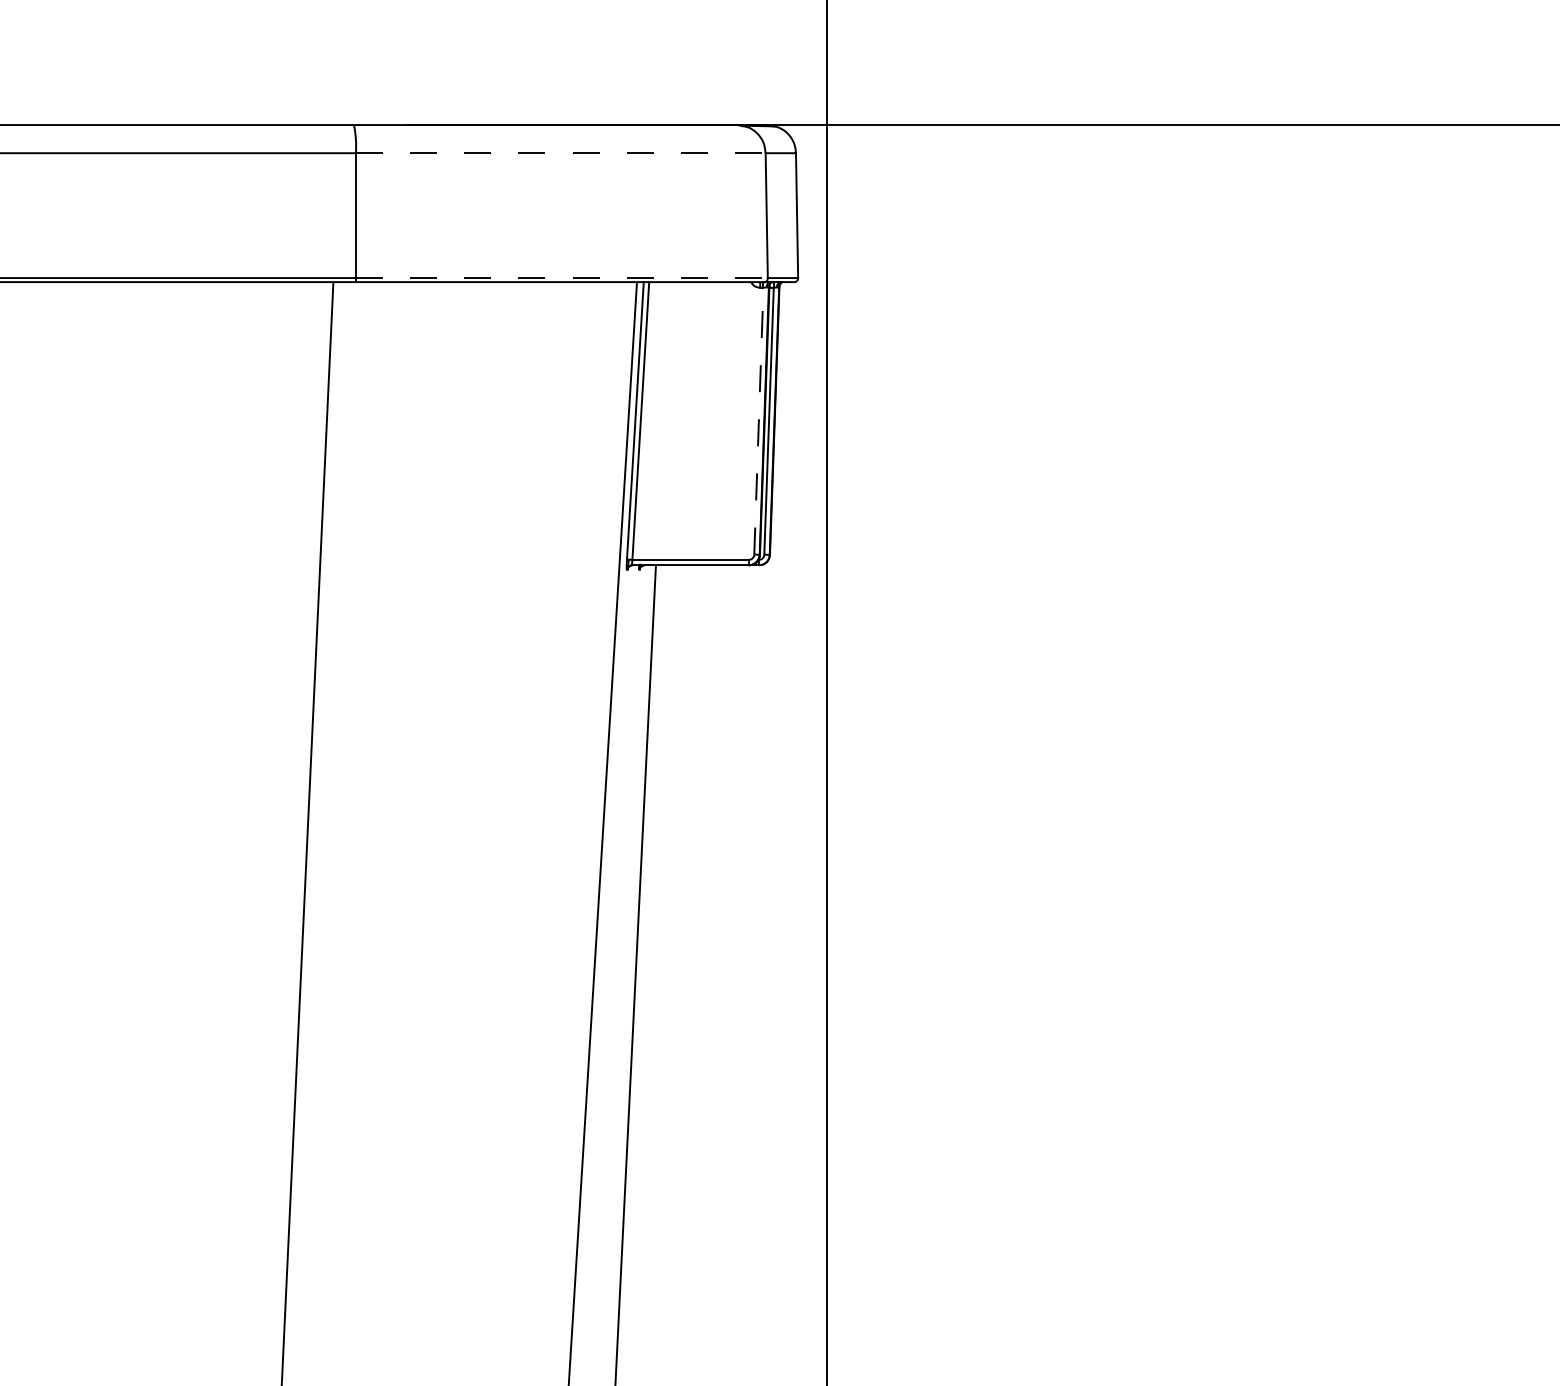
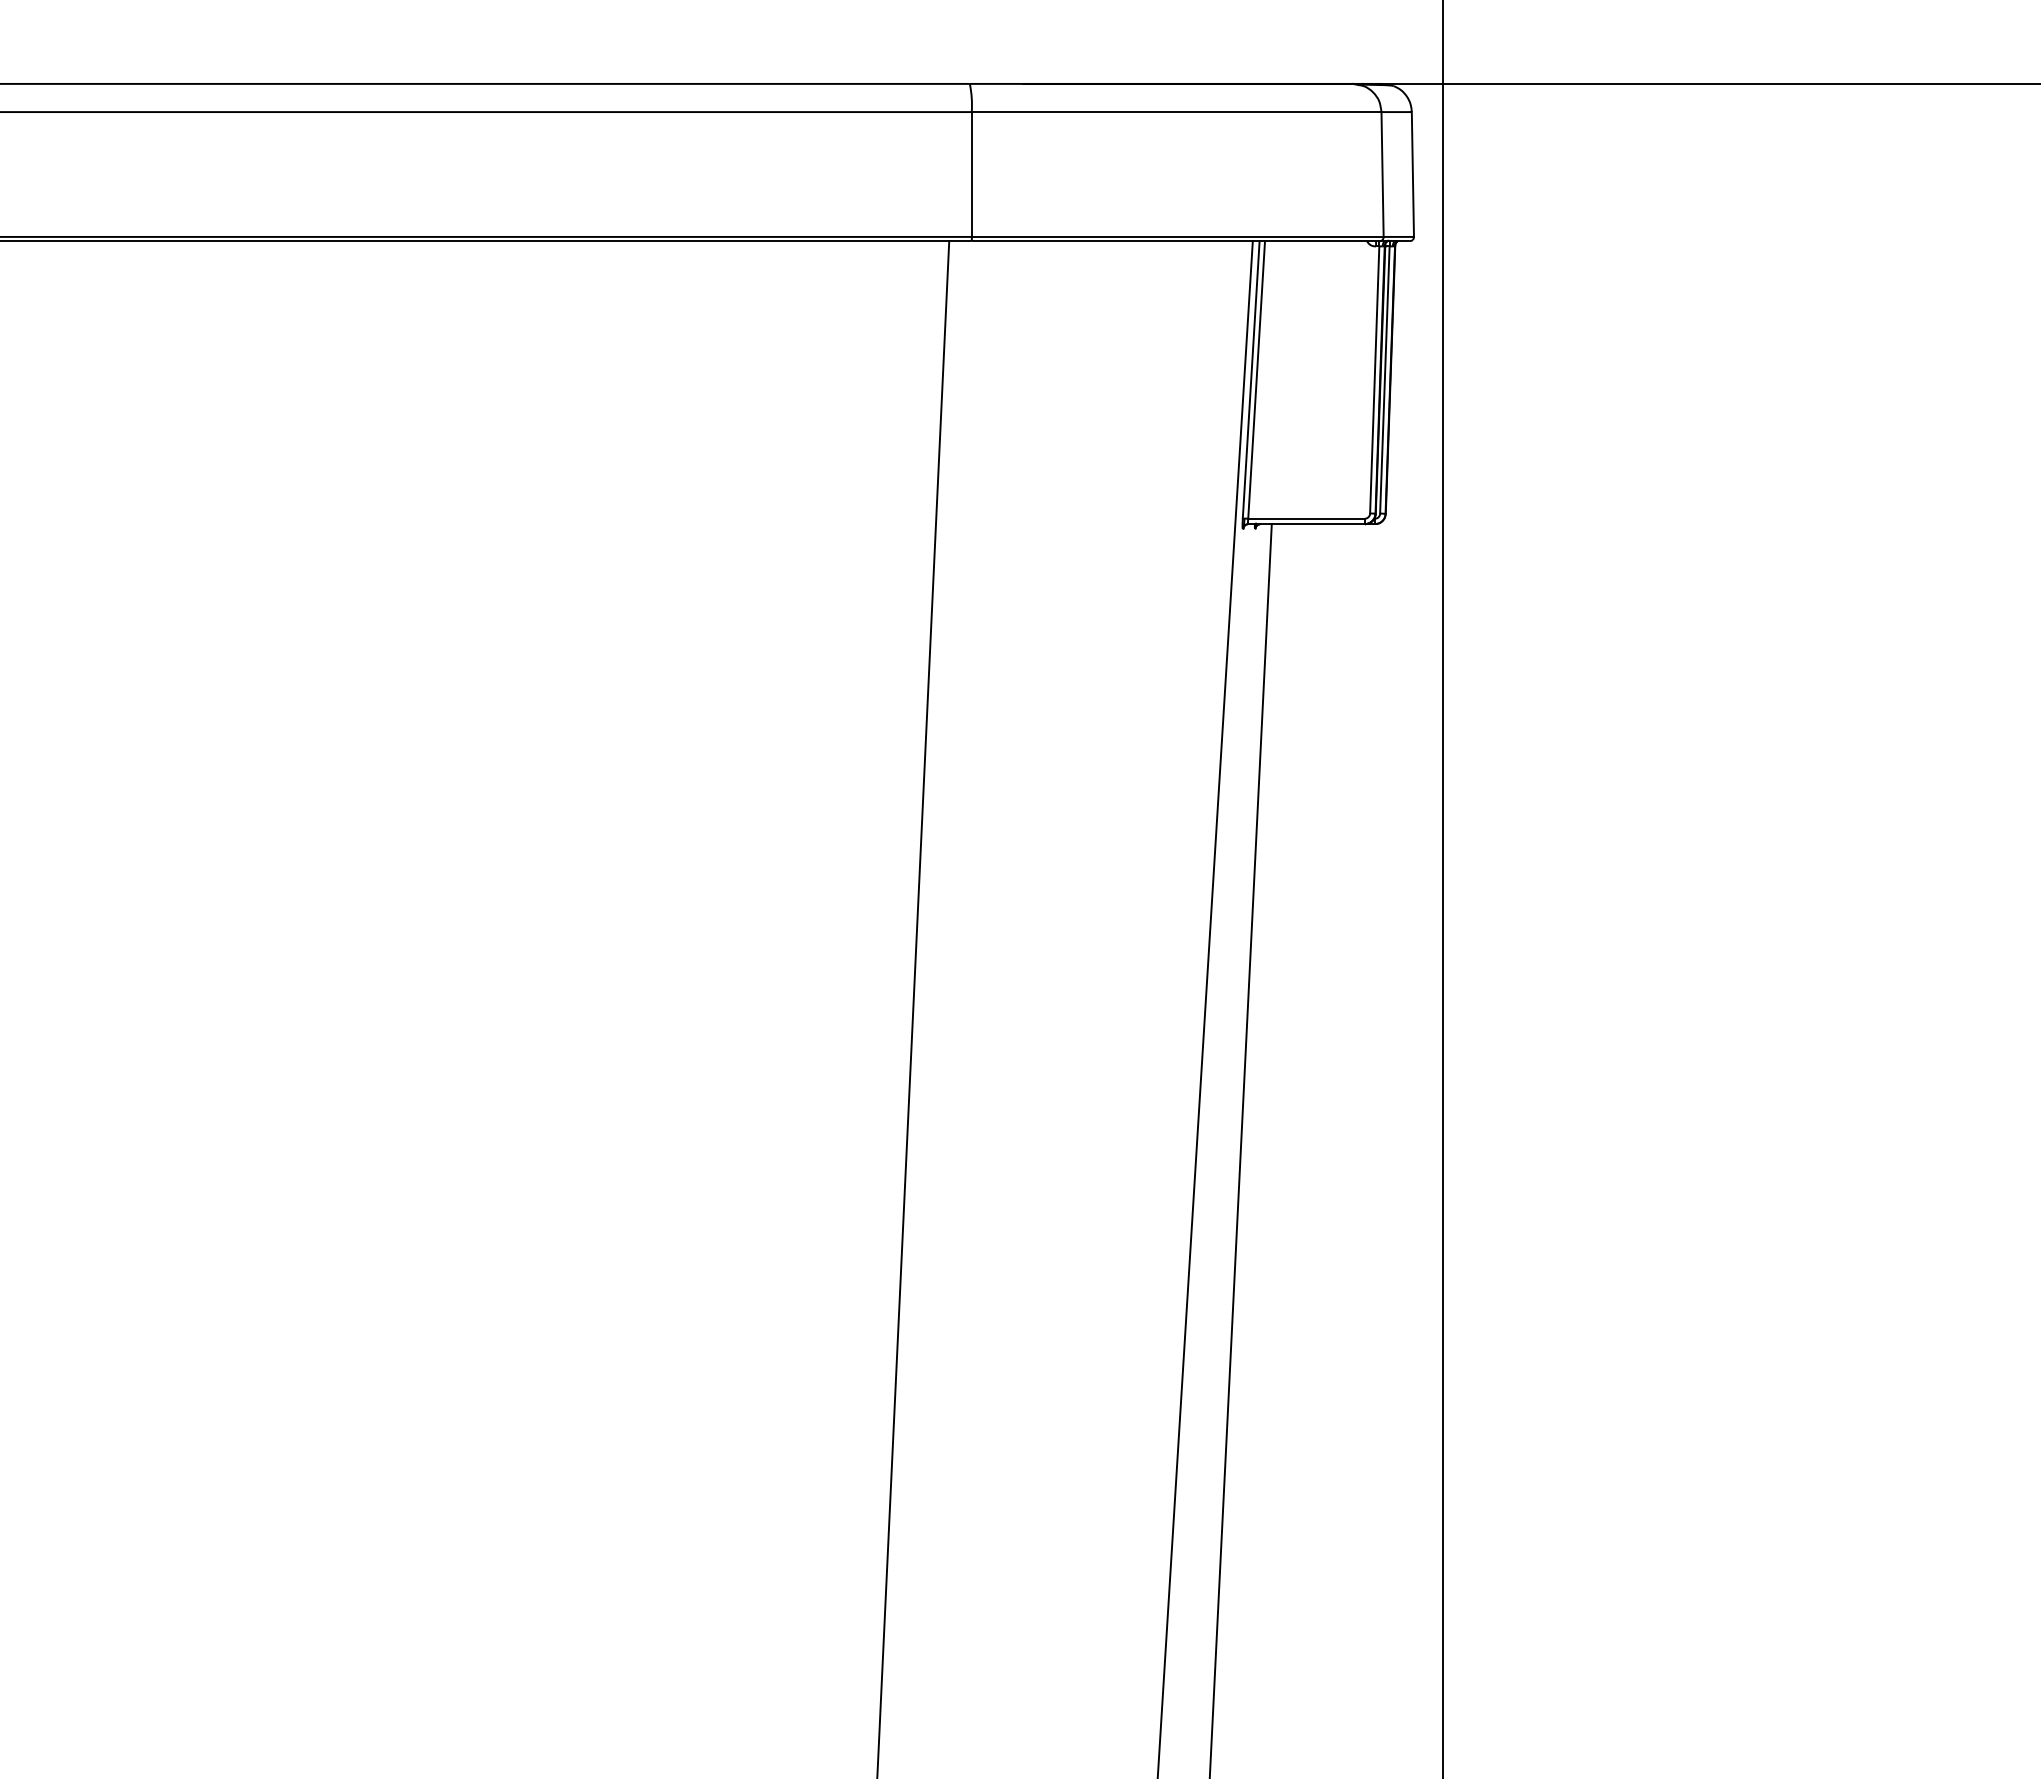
line: (560, 153) -> (1176, 112), dashed -> solid
line: (561, 277) -> (1177, 236), dashed -> solid
line: (758, 420) -> (1374, 379), dashed -> solid

